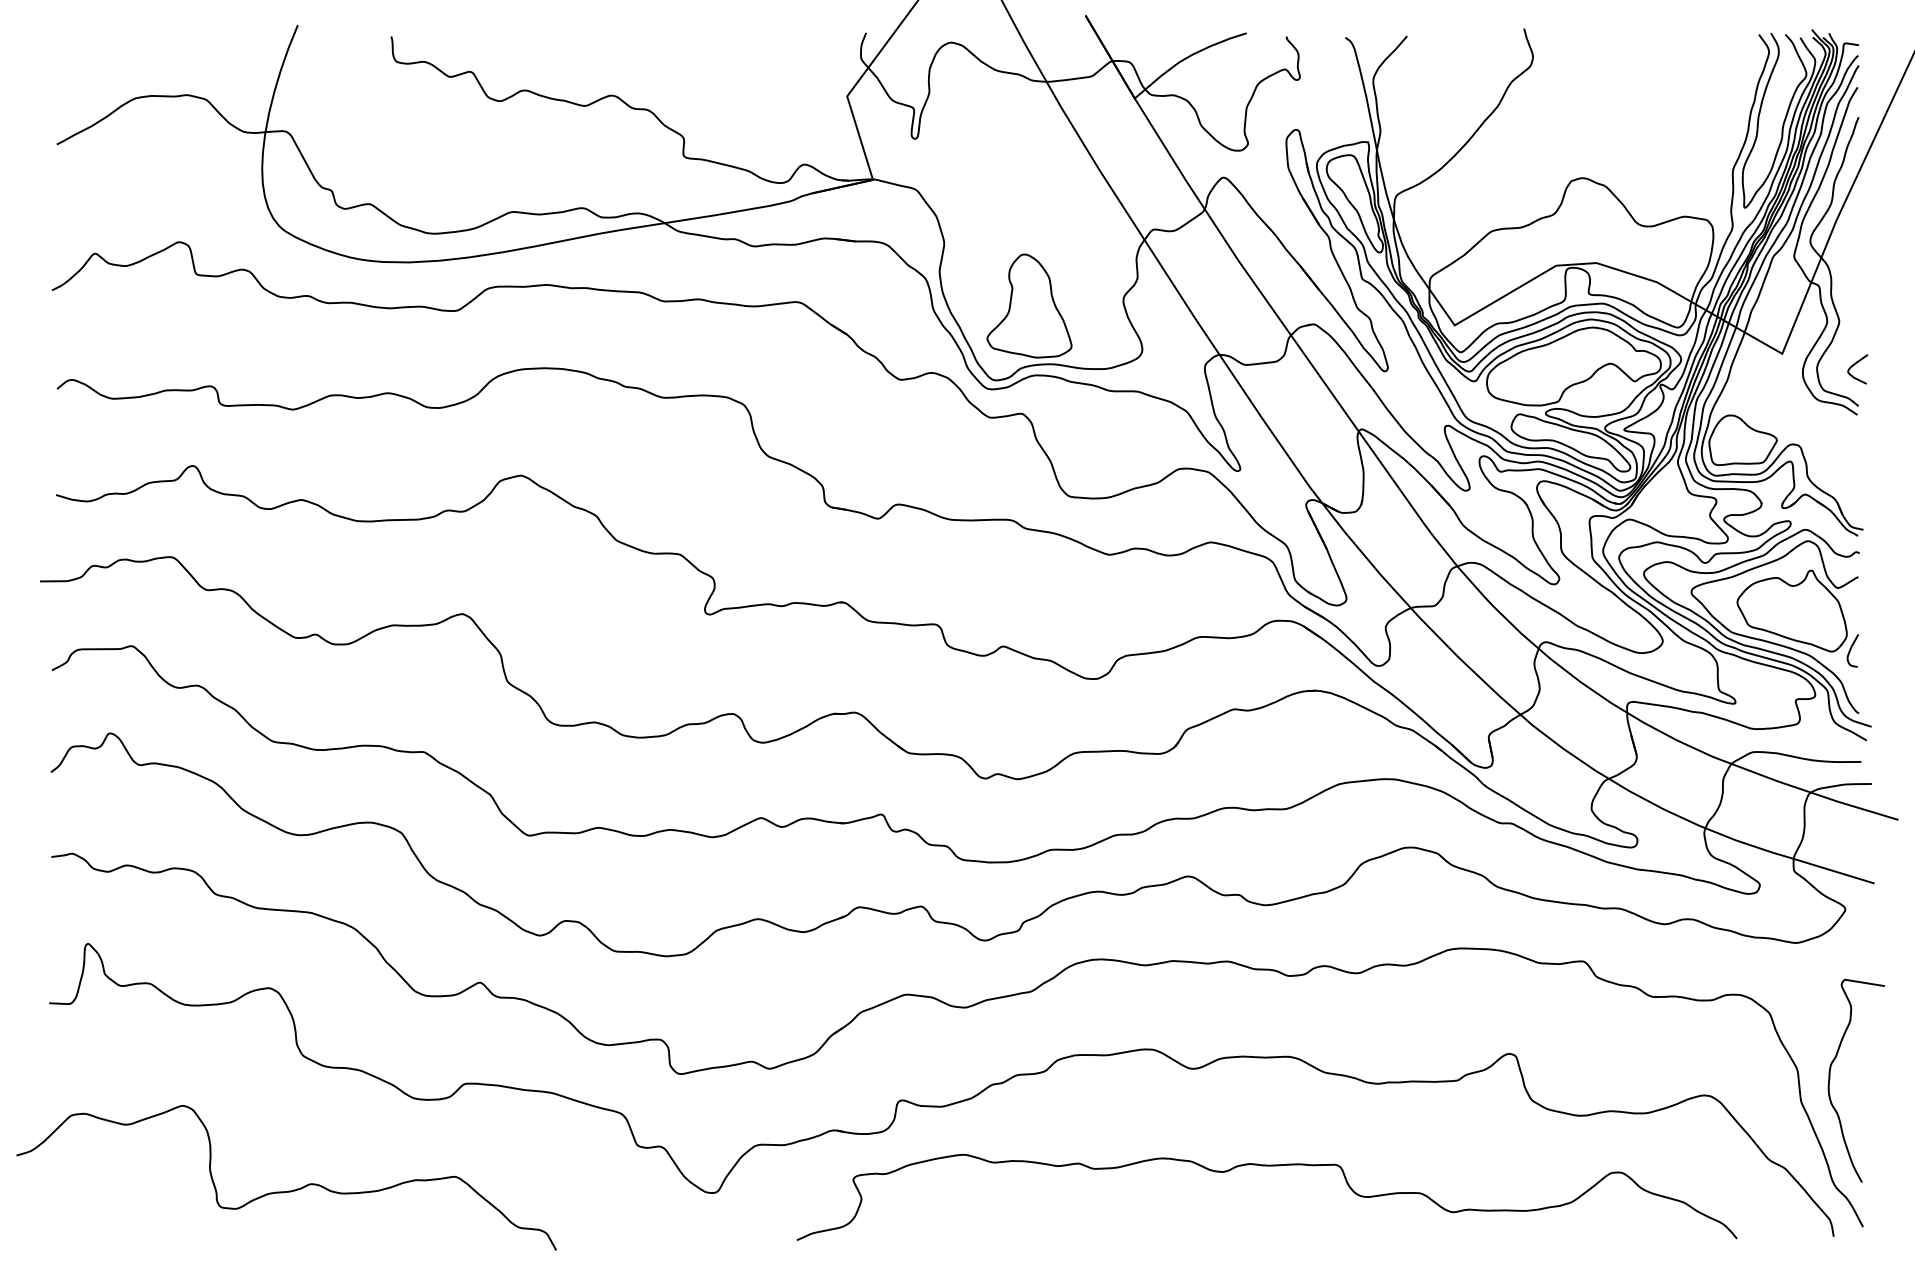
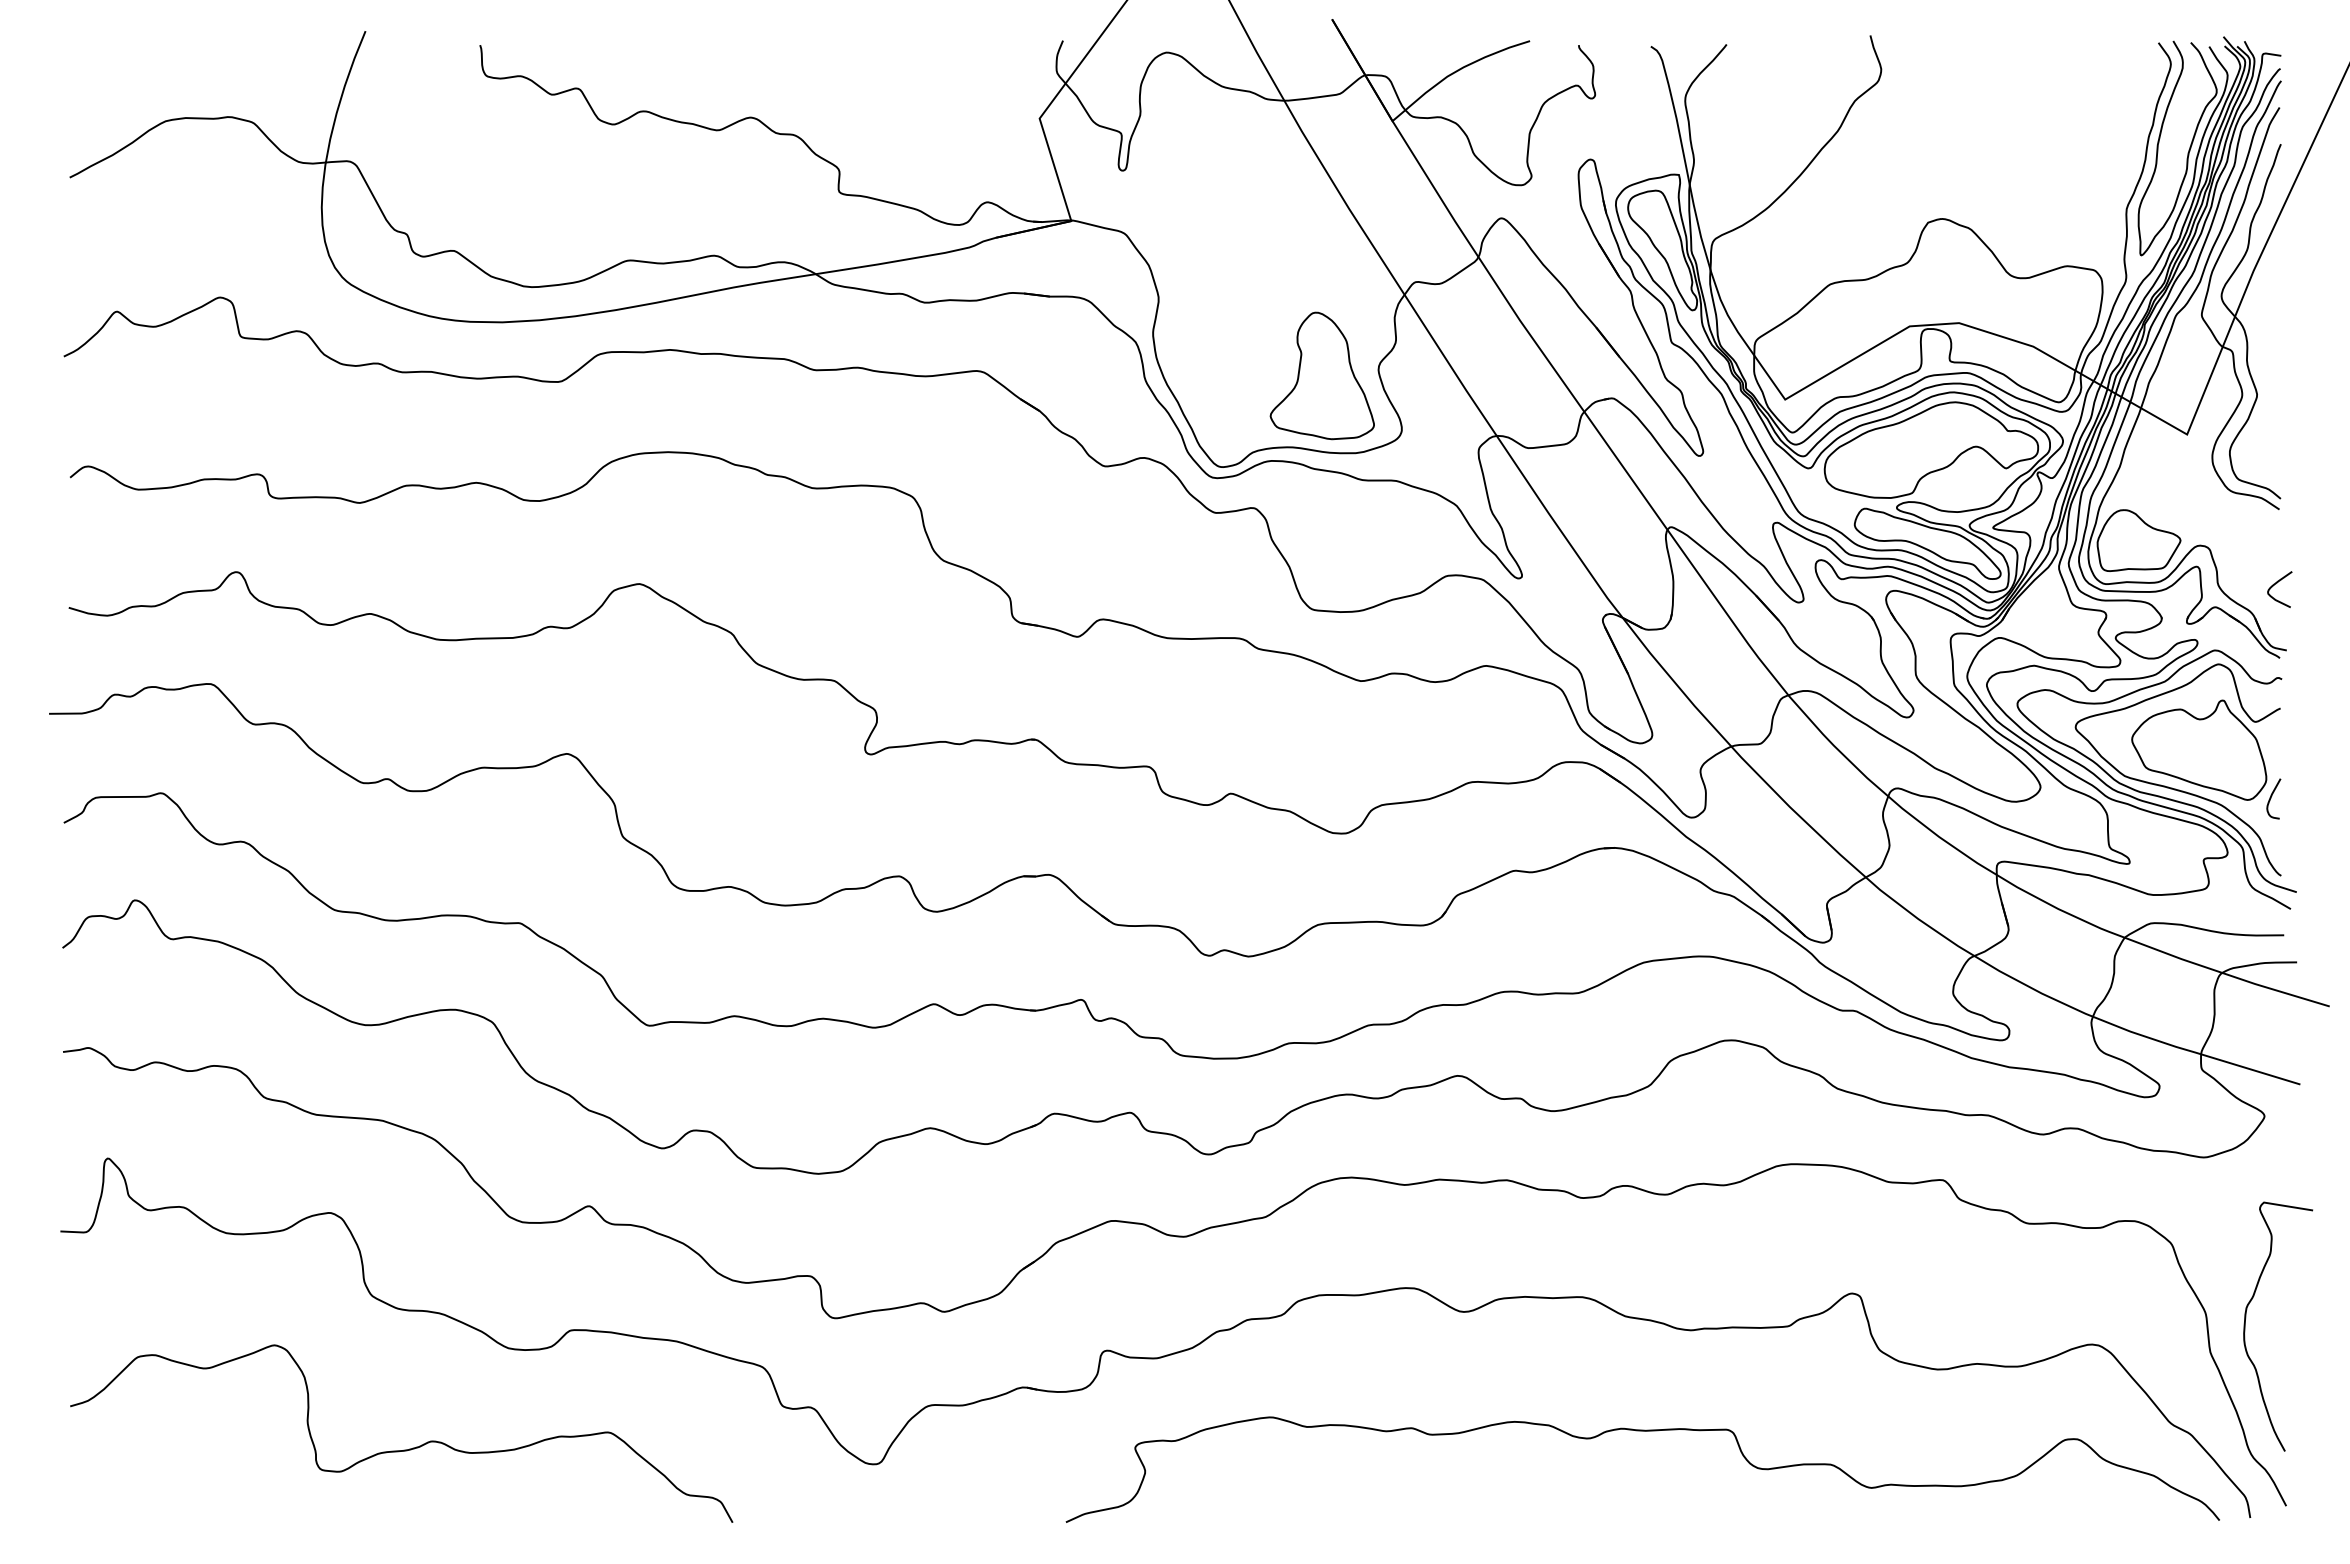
part: (1028, 305) -> (1321, 375), moved
curve: (1855, 364) -> (2277, 583), moved
curve: (1266, 1166) -> (1642, 1431), moved
curve: (288, 1190) -> (404, 1449), moved

